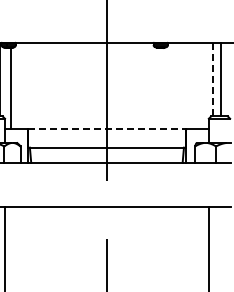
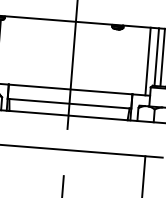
line: (213, 79) -> (156, 57), dashed -> solid
line: (202, 85) -> (147, 61), added
line: (107, 129) -> (71, 89), dashed -> solid

